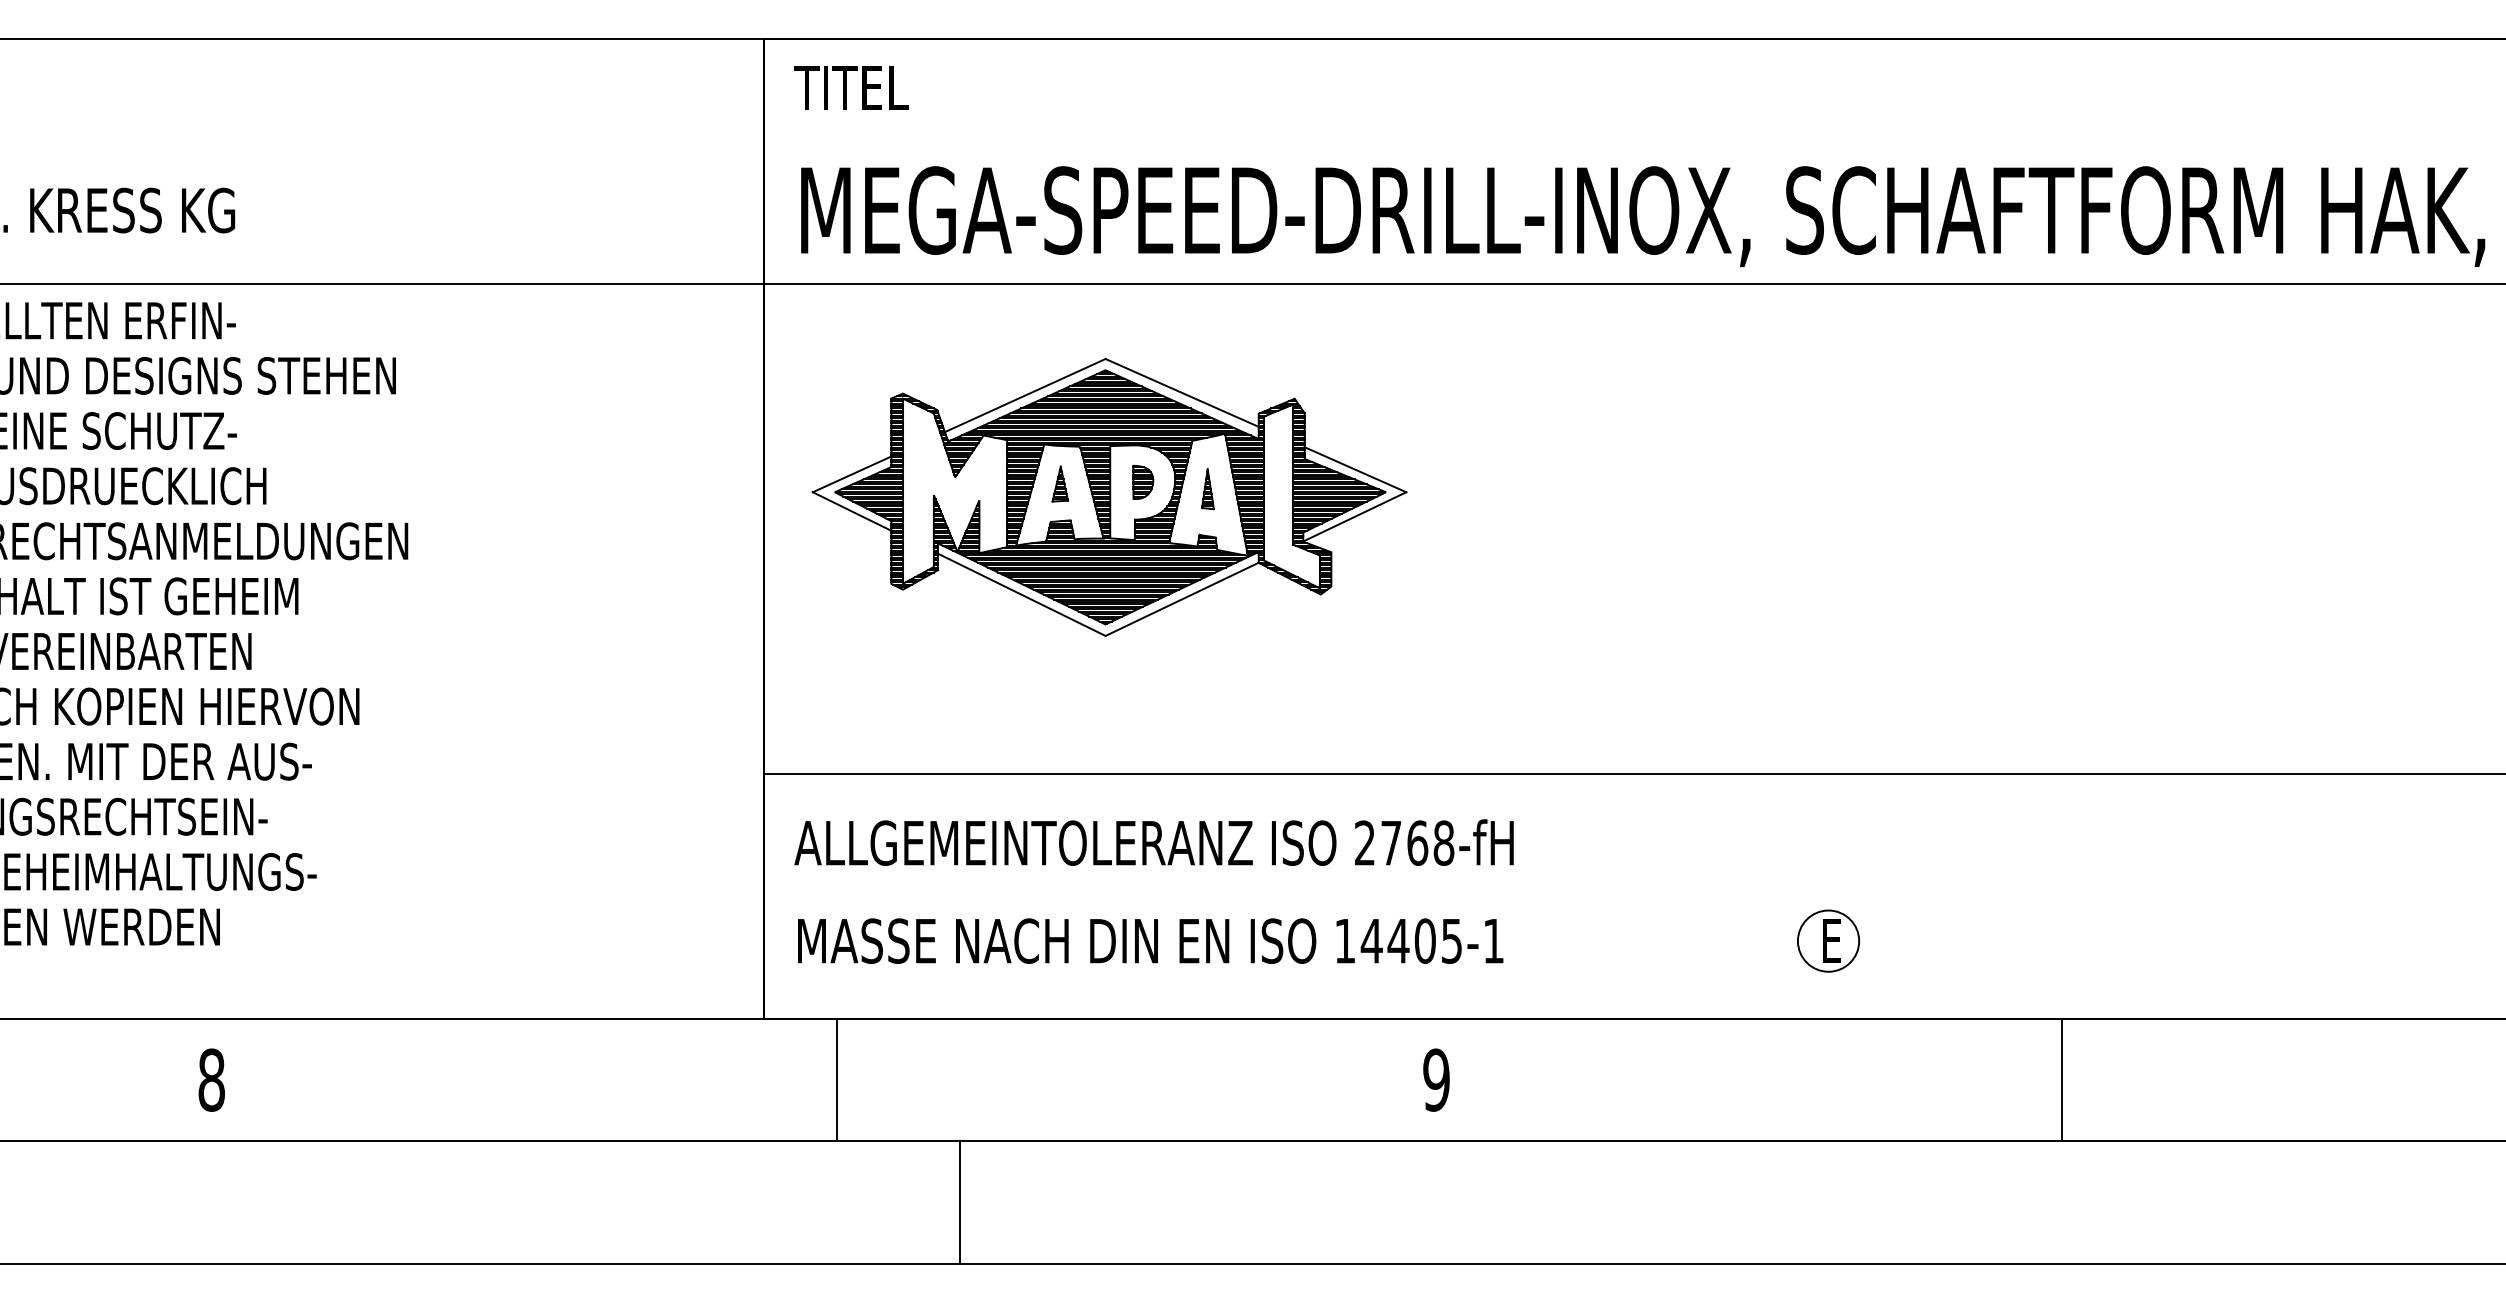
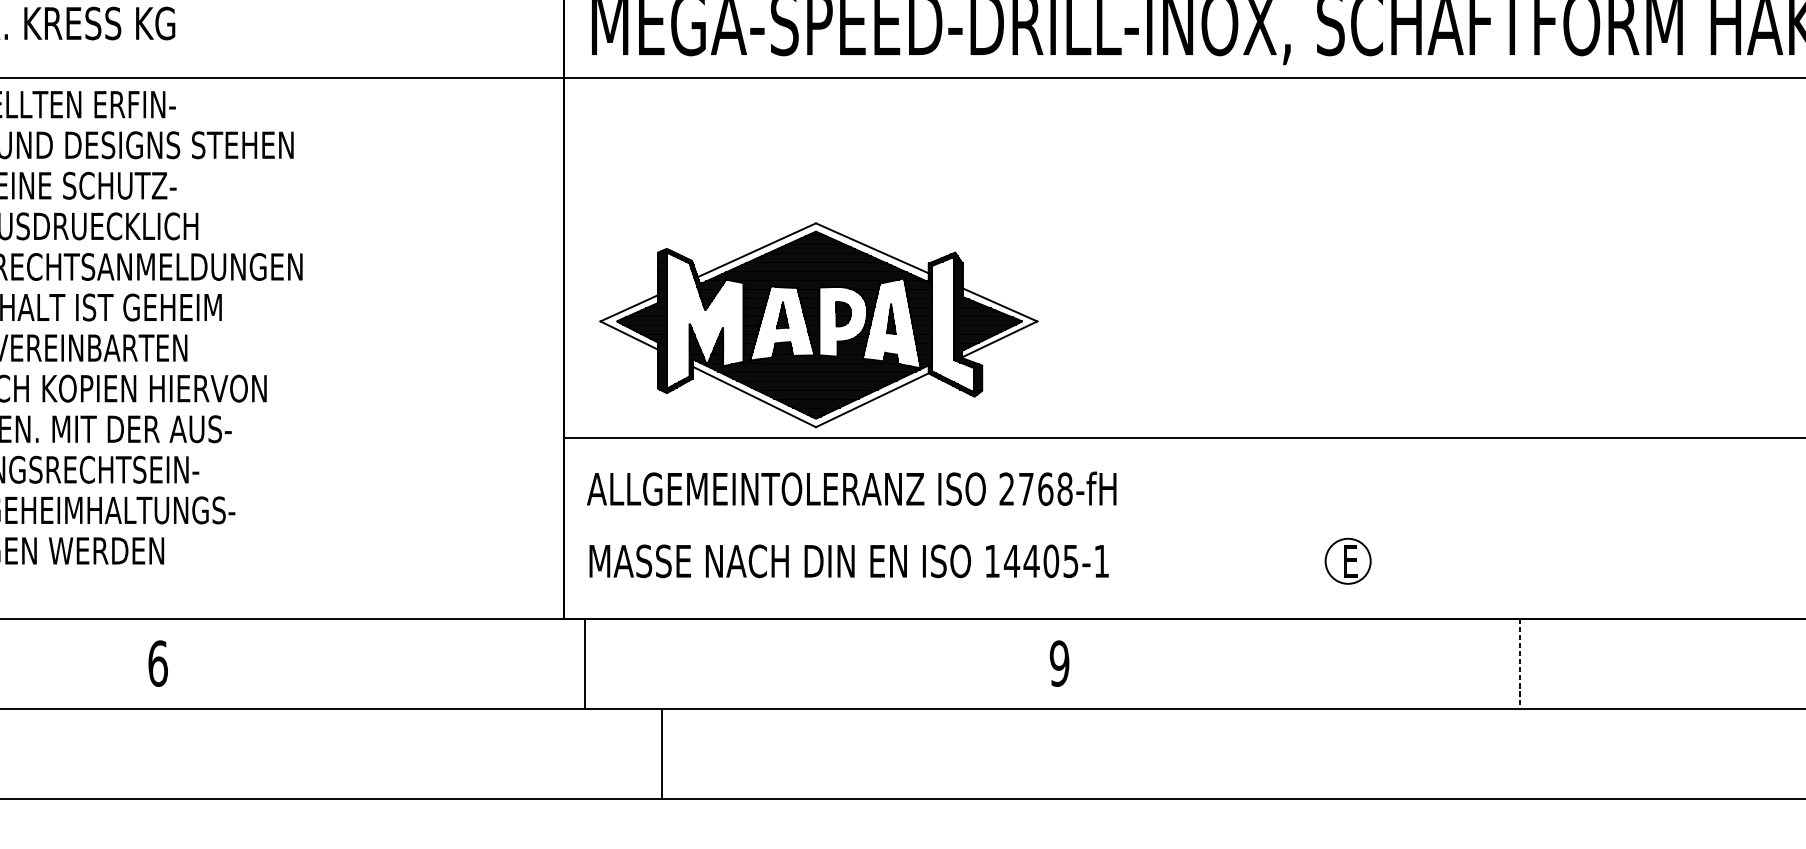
part: (1109, 497) -> (818, 325), moved
text: (211, 1079) -> (157, 663), 8 -> 6
line: (837, 1079) -> (585, 663), moved
line: (2062, 1080) -> (1520, 663), solid -> dashed
line: (959, 1202) -> (661, 753), moved

